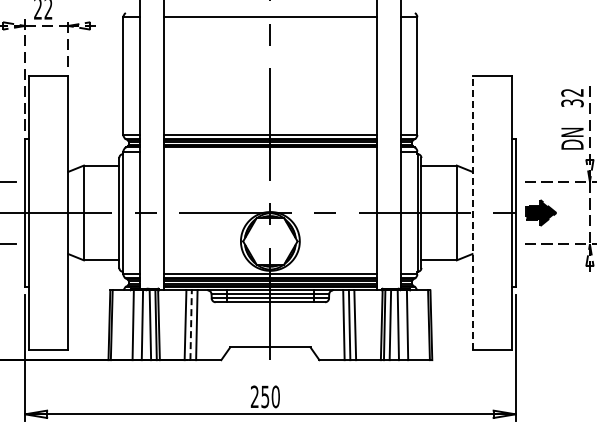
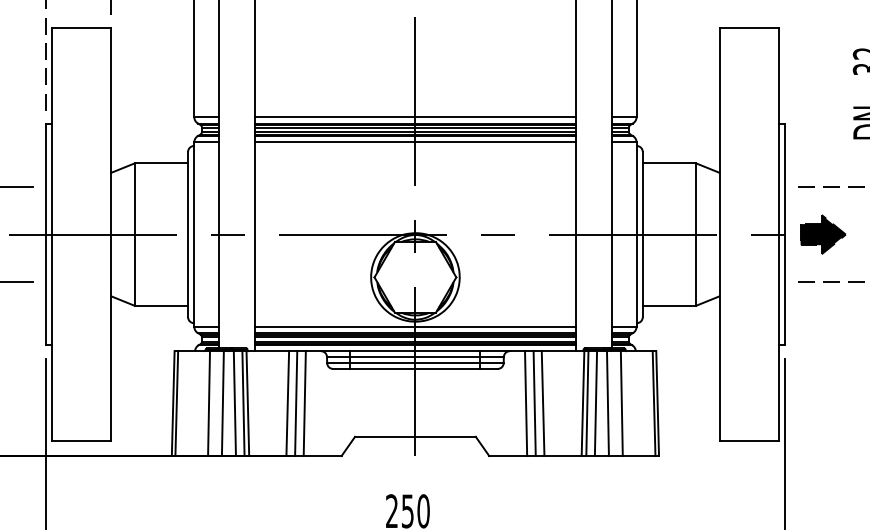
line: (270, 151) -> (415, 142), added
line: (472, 212) -> (719, 233), dashed -> solid
line: (191, 325) -> (296, 403), dashed -> solid

